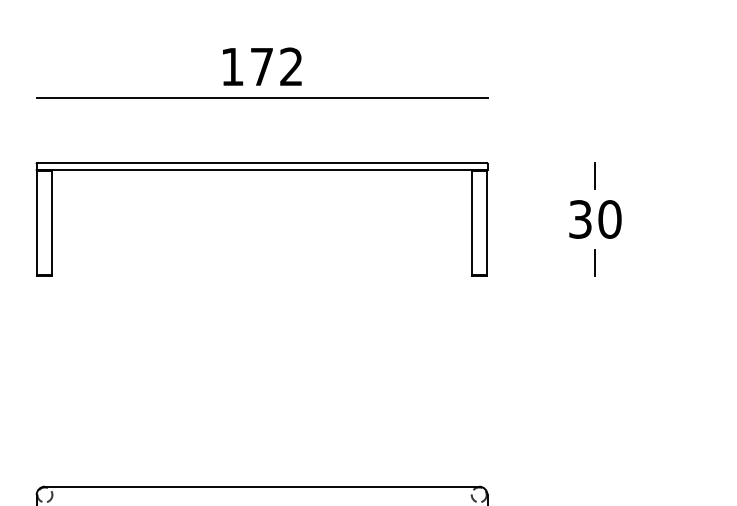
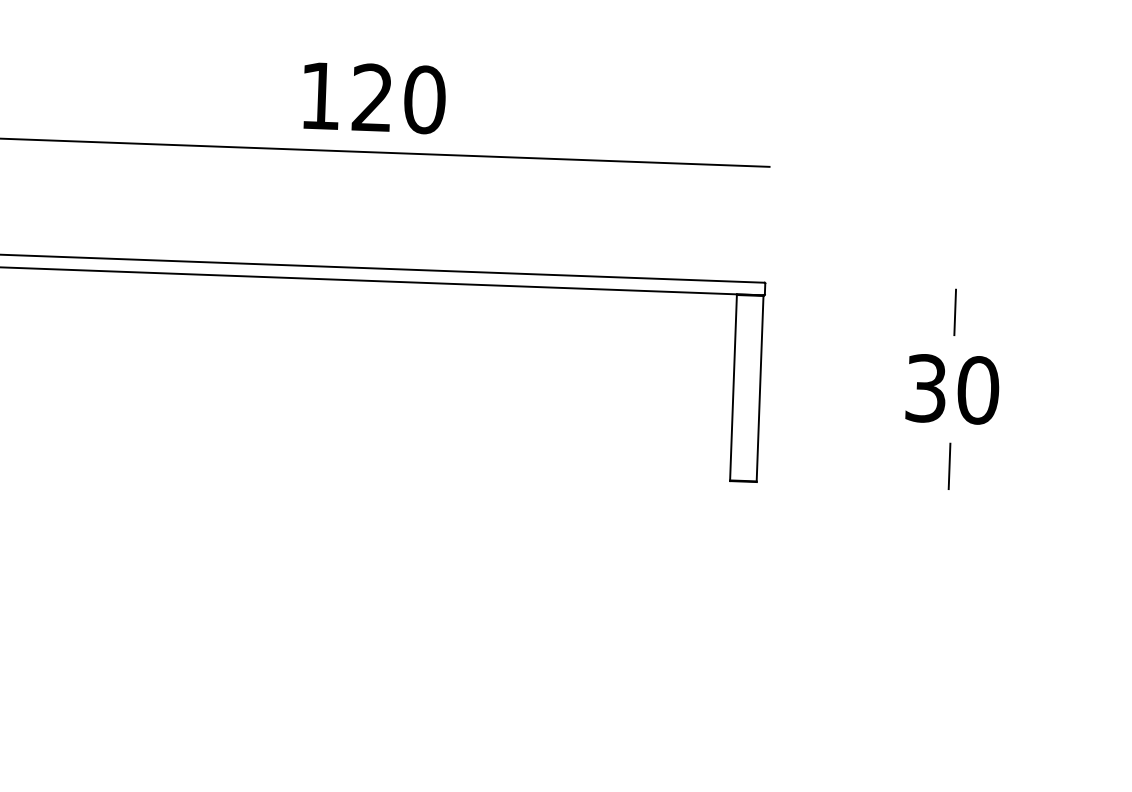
text: (276, 66) -> (398, 98), 172 -> 120

